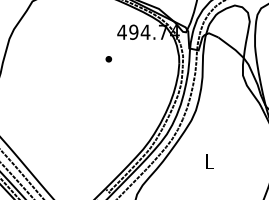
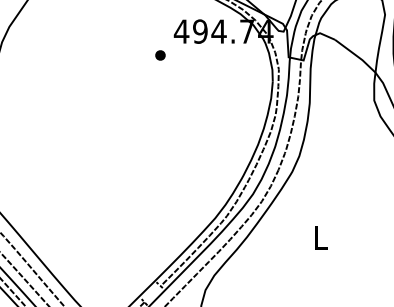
part: (108, 59) -> (159, 55), moved

